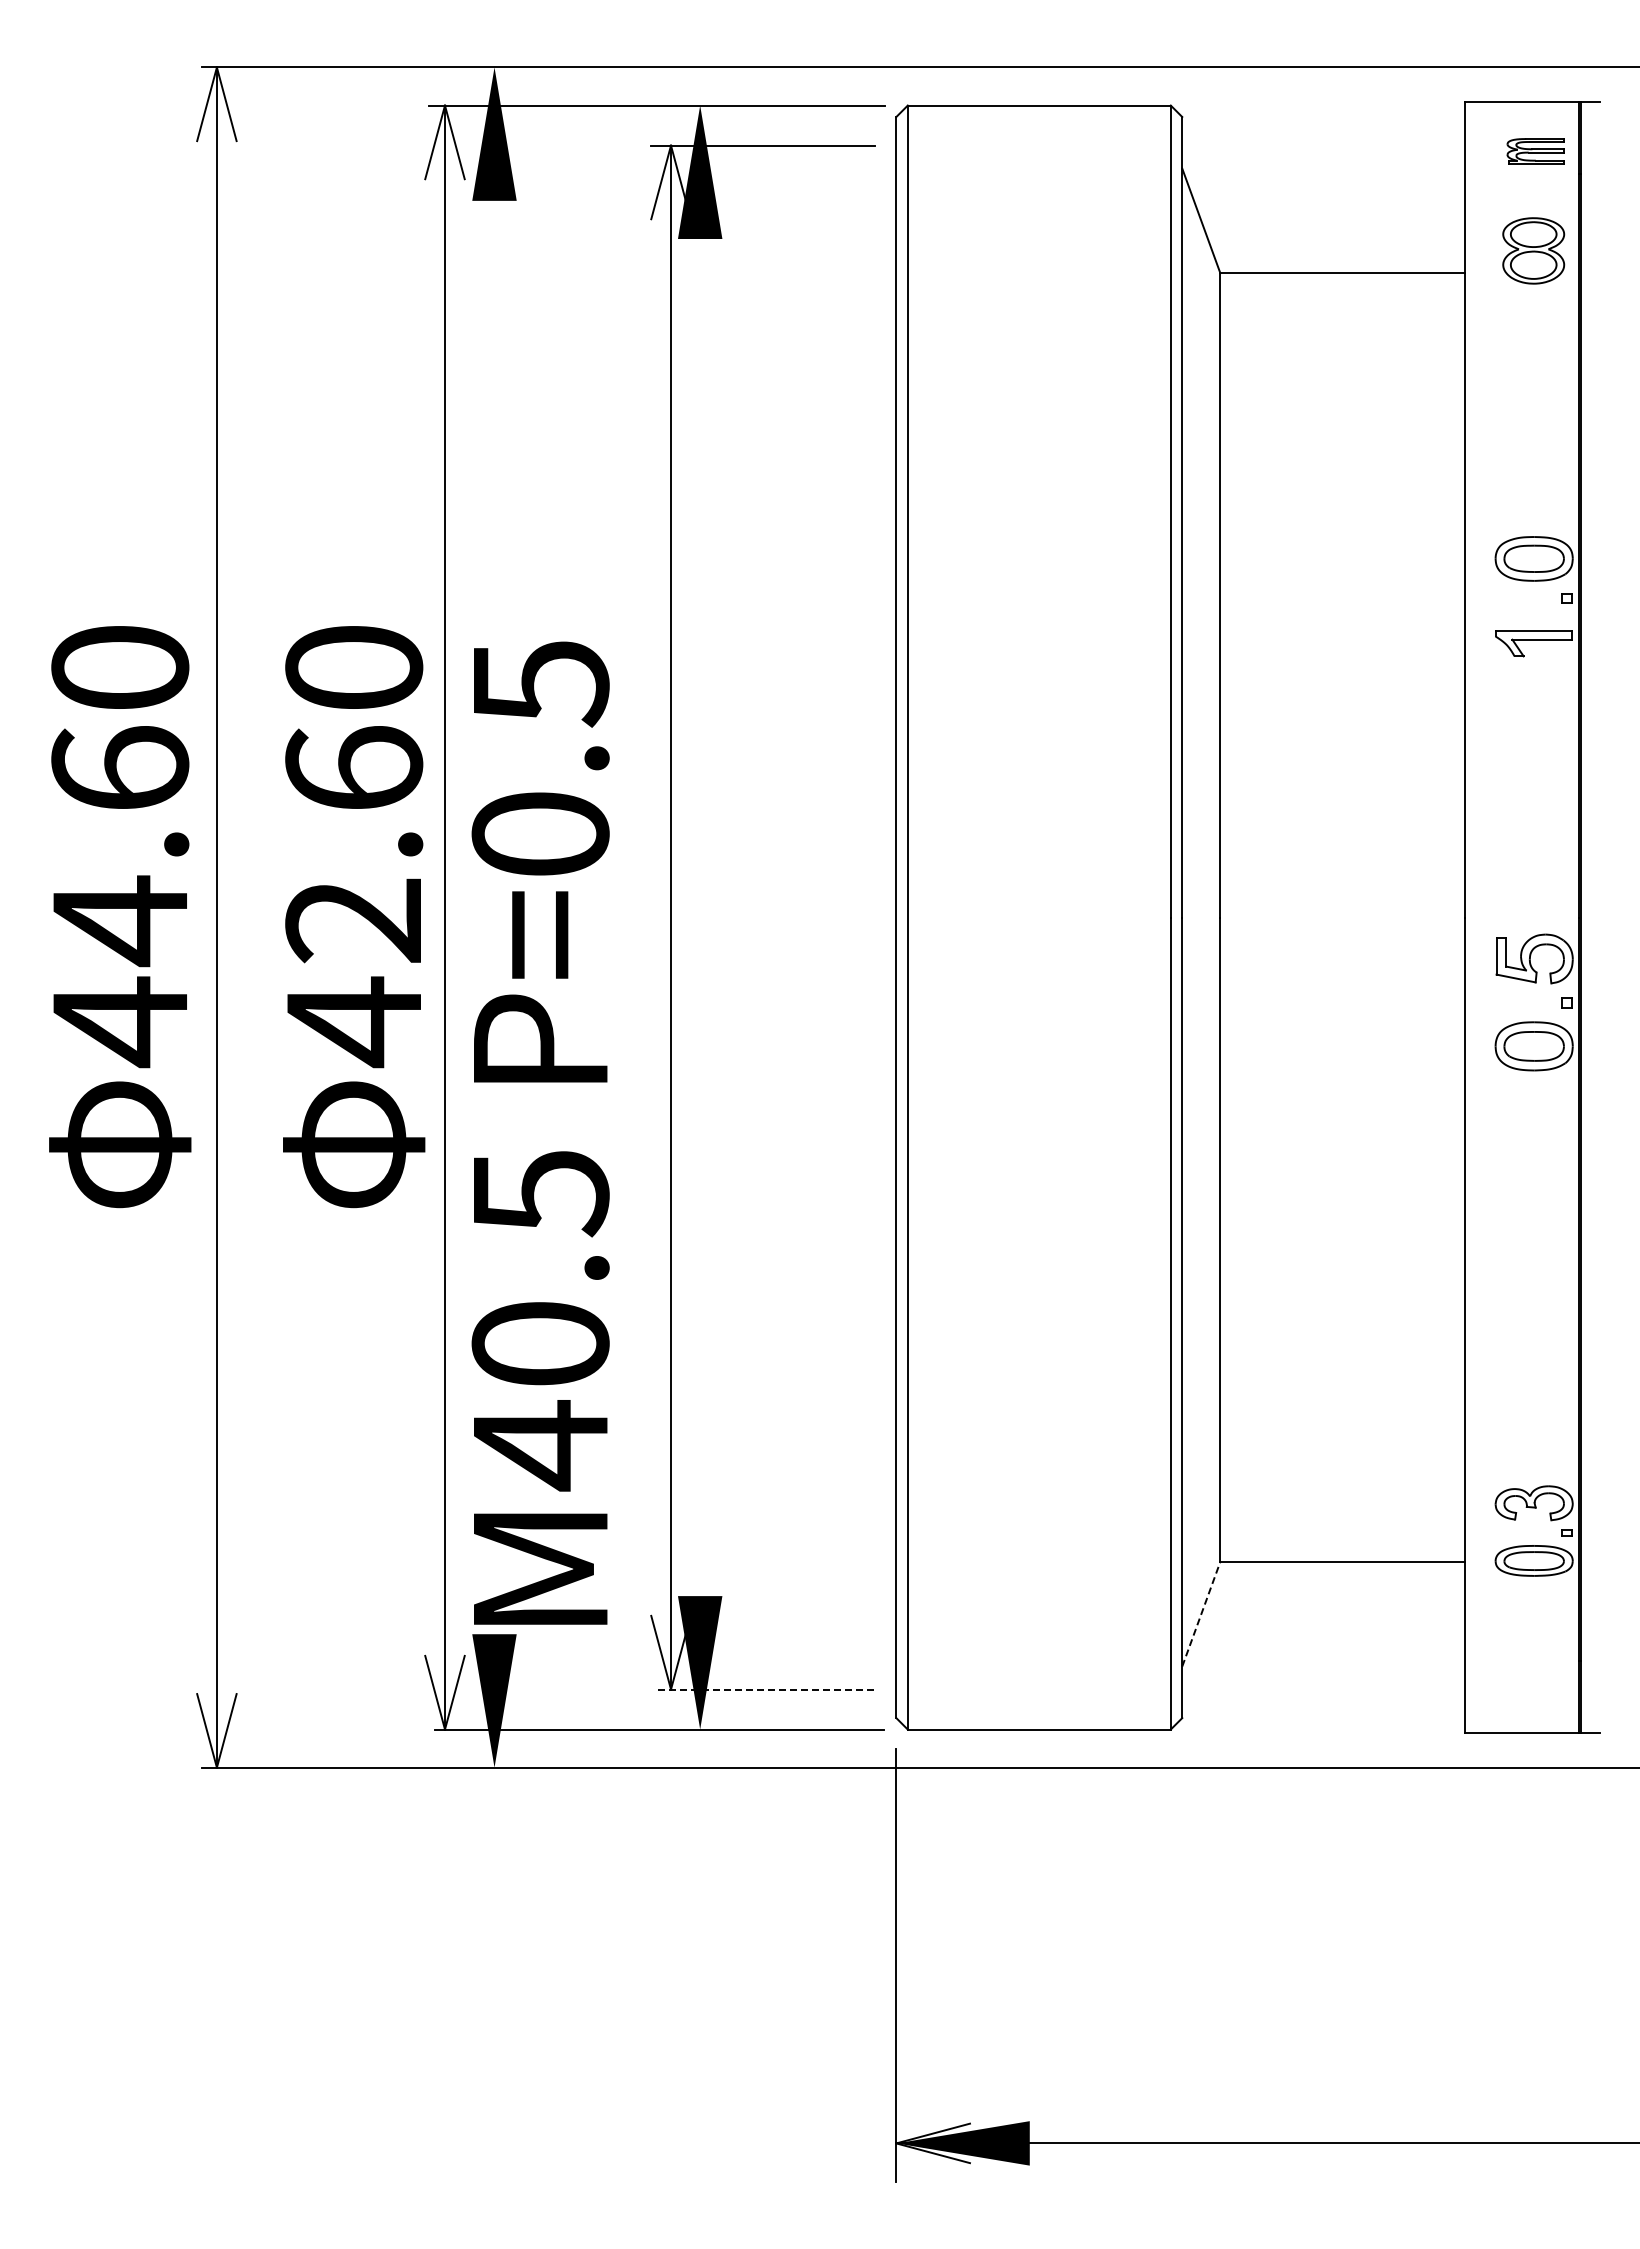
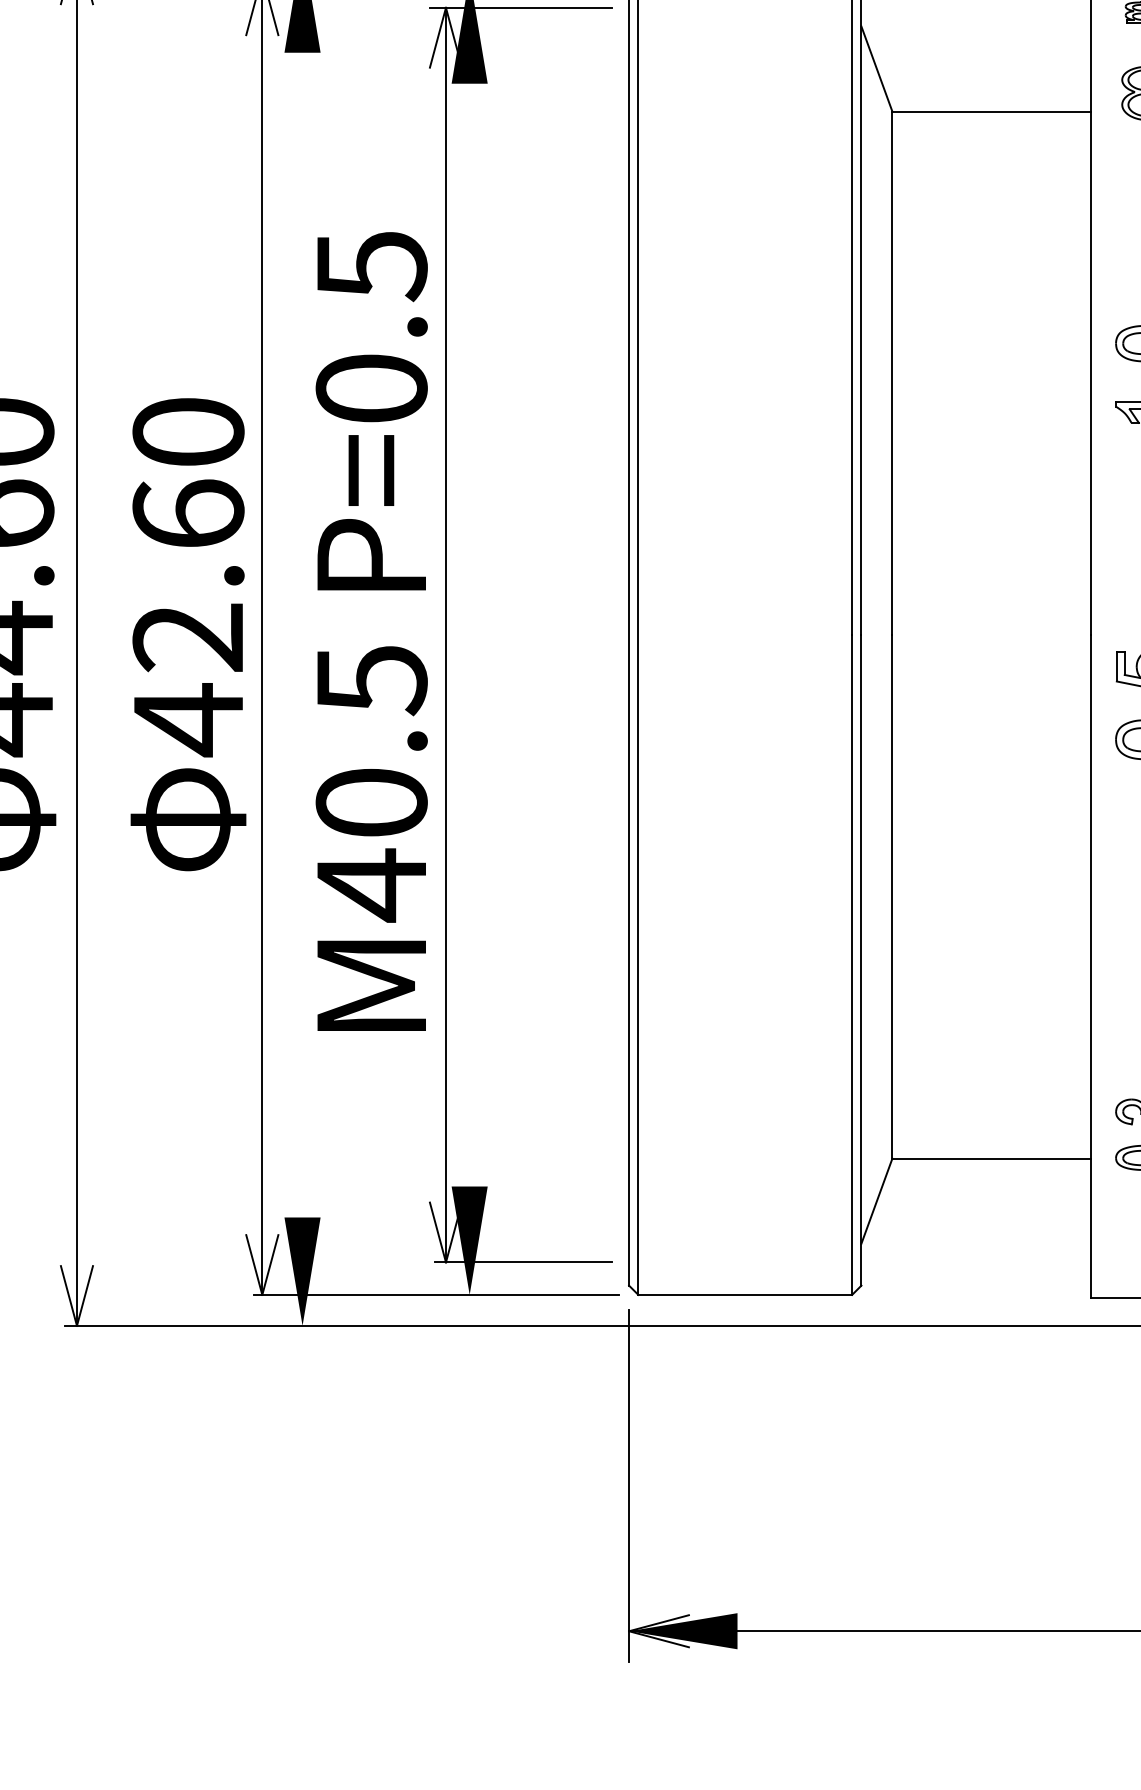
text: (540, 1132) -> (371, 631), moved
line: (1201, 1614) -> (877, 1201), dashed -> solid
line: (766, 1689) -> (523, 1262), dashed -> solid

